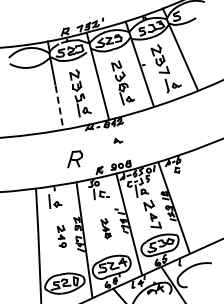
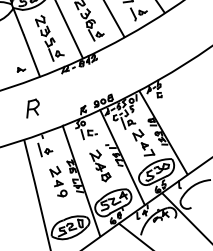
line: (59, 108) -> (32, 56), dashed -> solid
part: (118, 140) -> (21, 69), moved
part: (75, 159) -> (32, 108), moved
part: (105, 228) -> (99, 165), size x1.67
part: (61, 236) -> (58, 182), size x1.43

